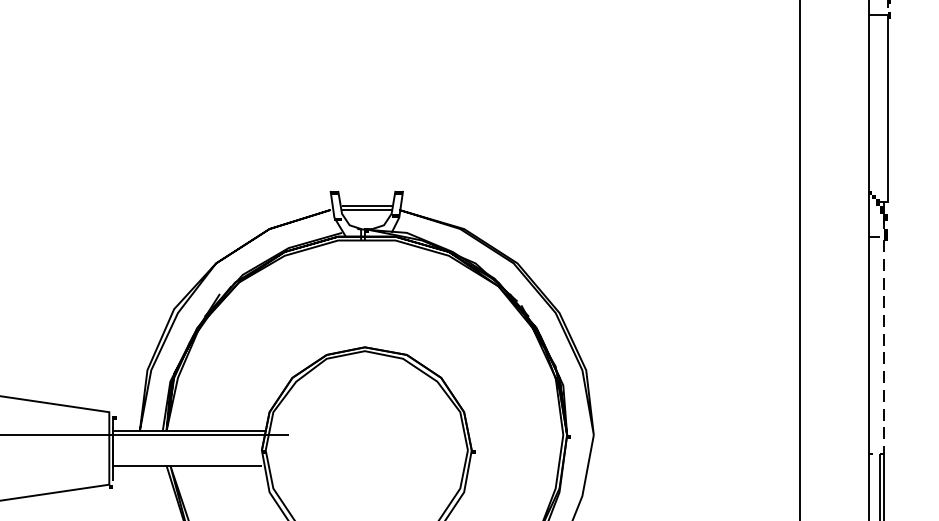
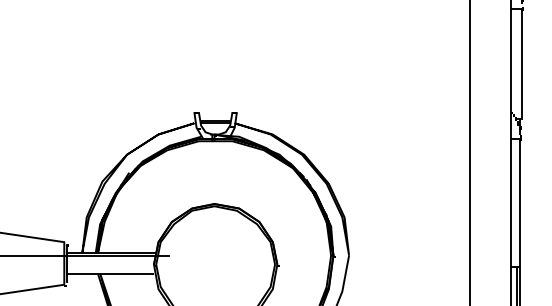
line: (883, 344) -> (519, 202), dashed -> solid

